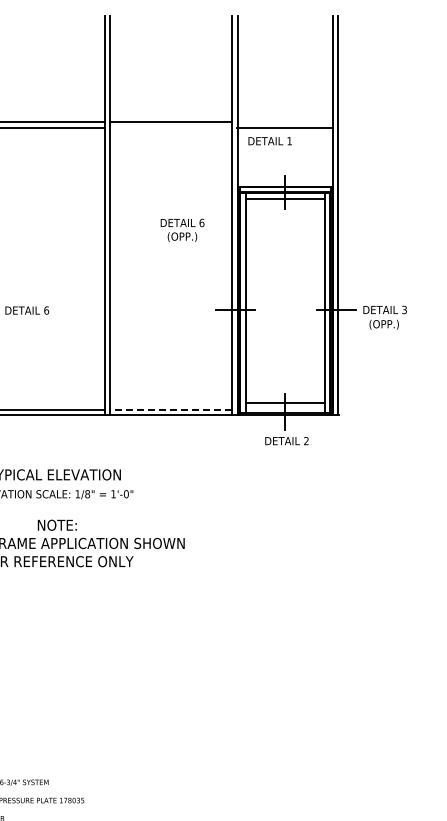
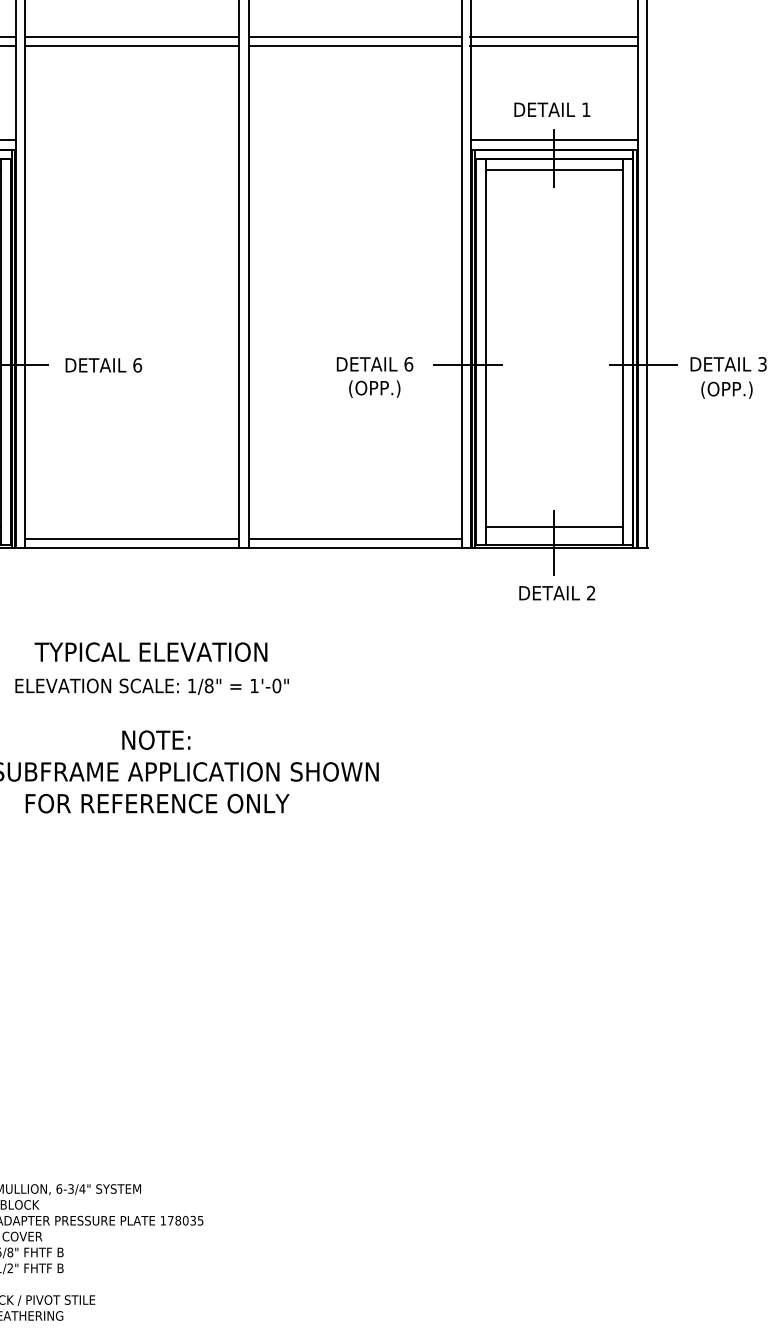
line: (285, 122) -> (554, 36), added
line: (170, 127) -> (353, 45), added
text: (269, 141) -> (551, 110), moved
line: (285, 181) -> (554, 139), added
text: (182, 230) -> (374, 377), moved
line: (170, 409) -> (353, 538), dashed -> solid

